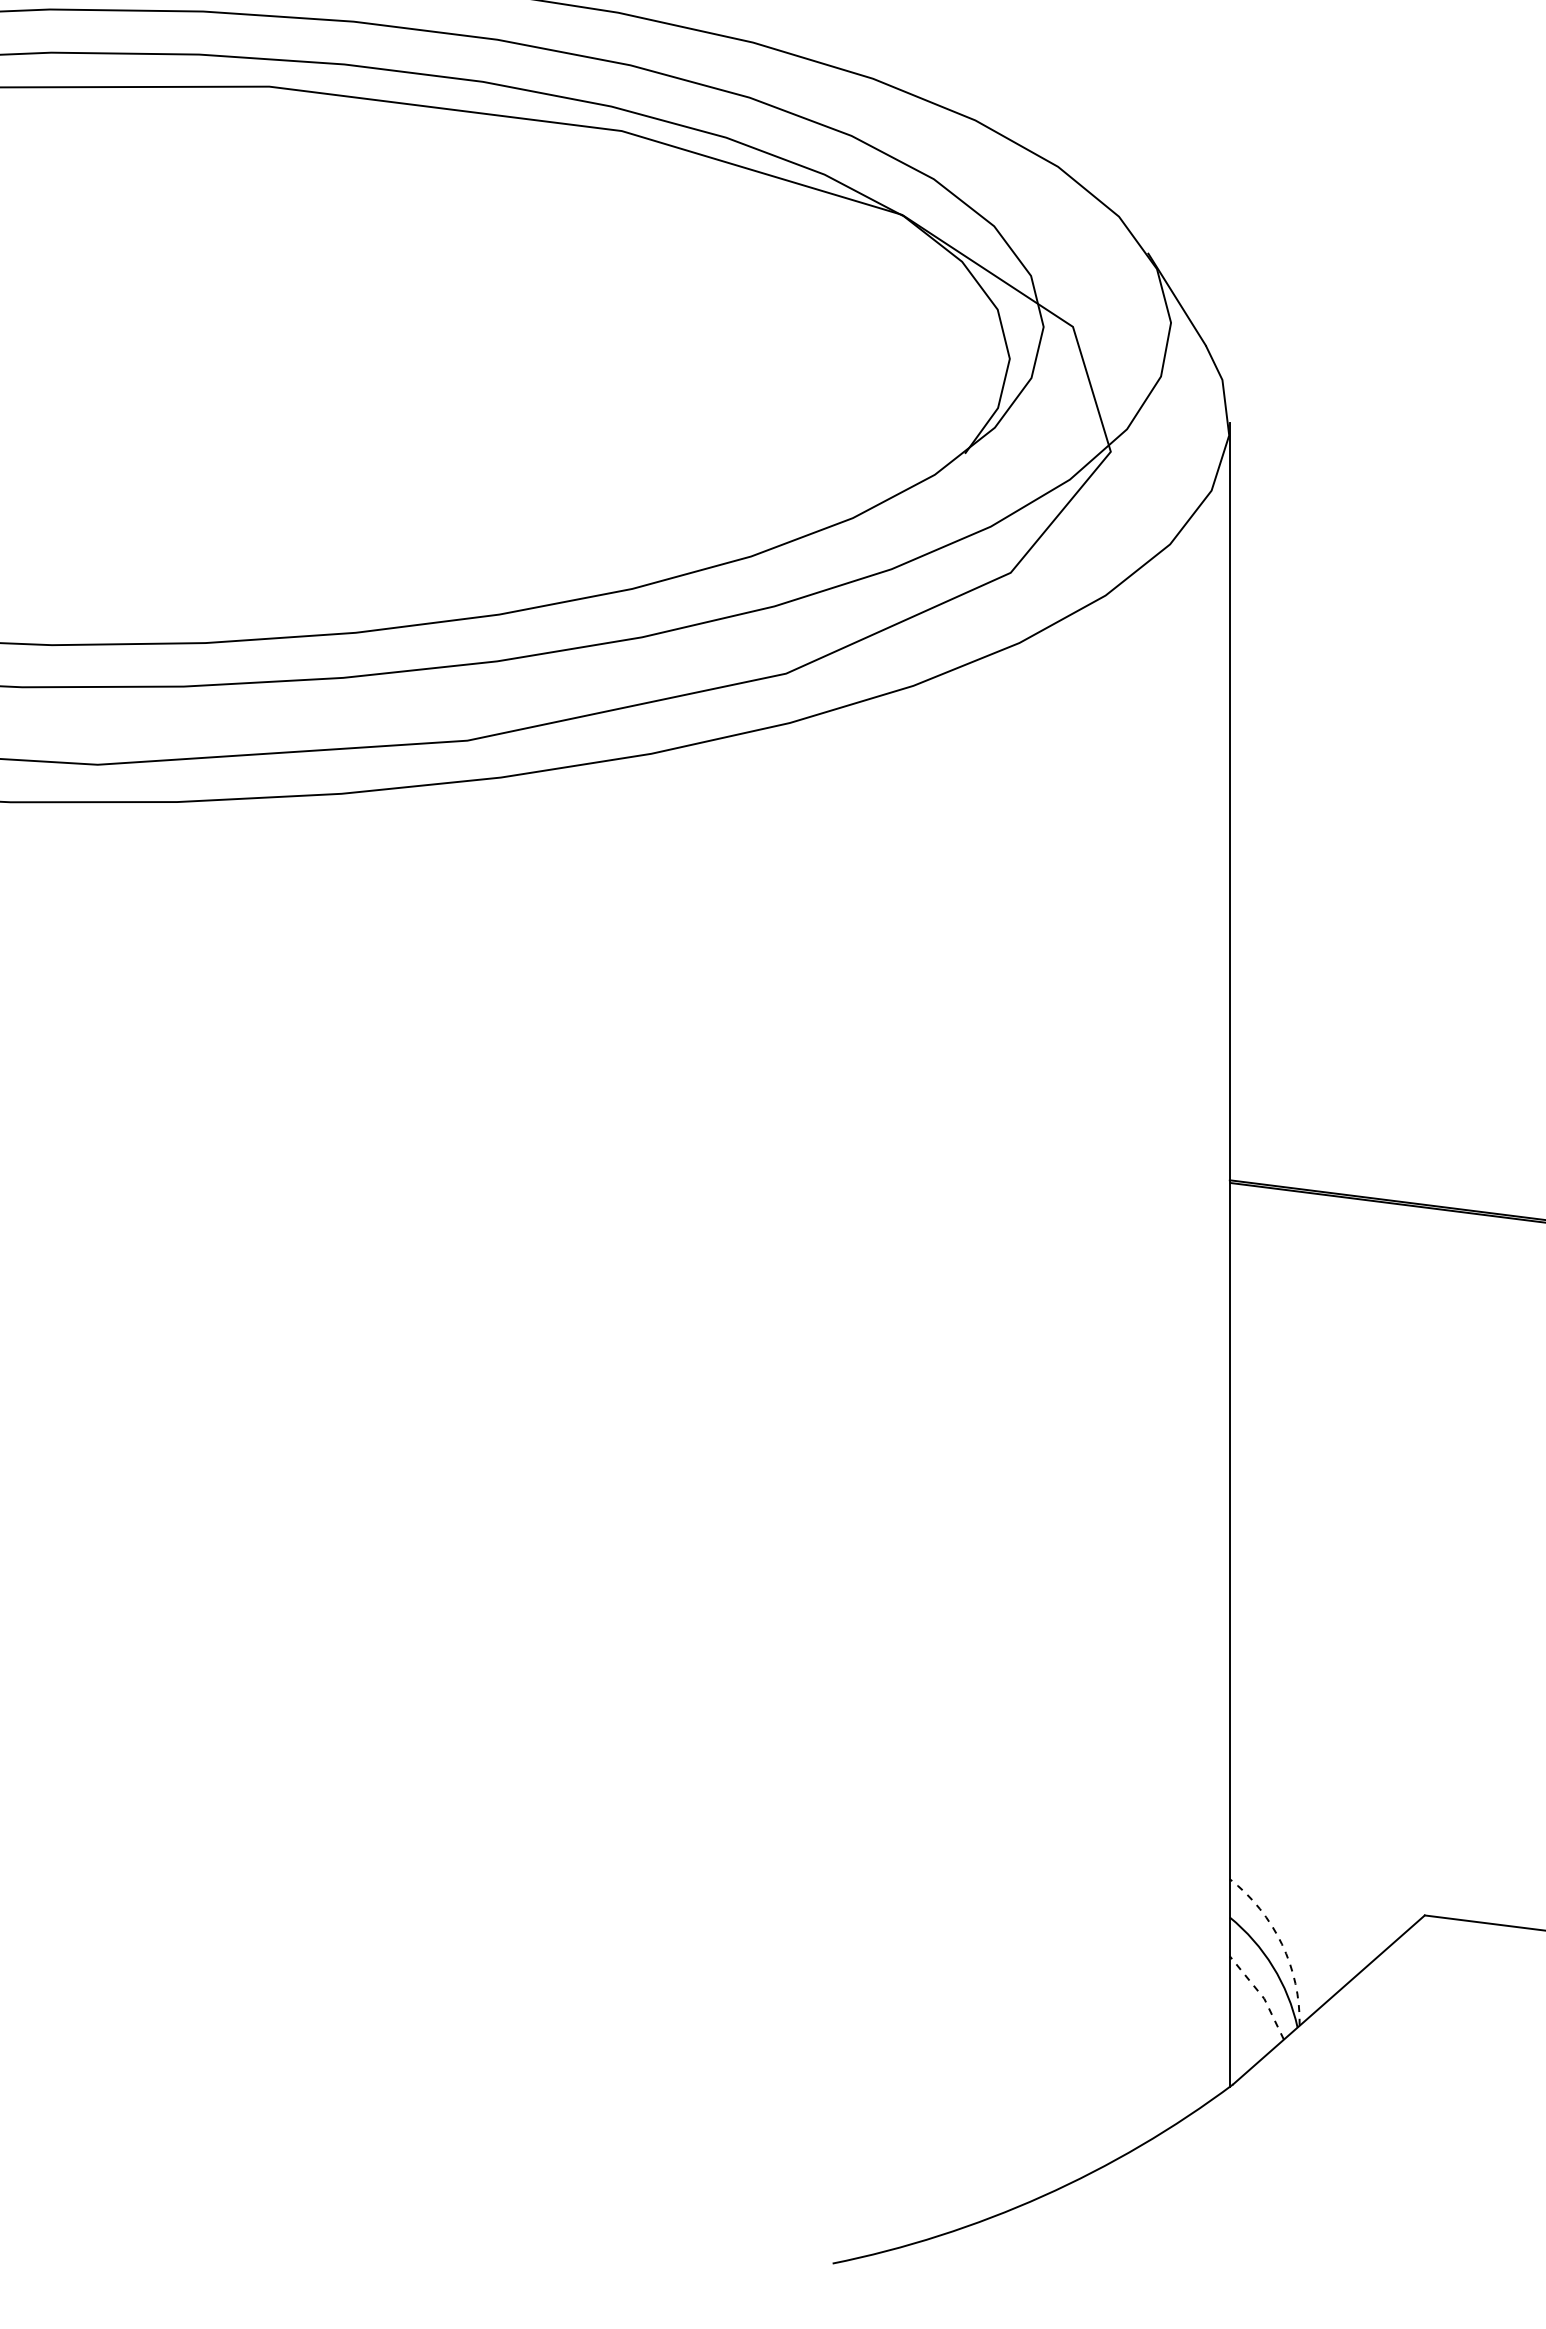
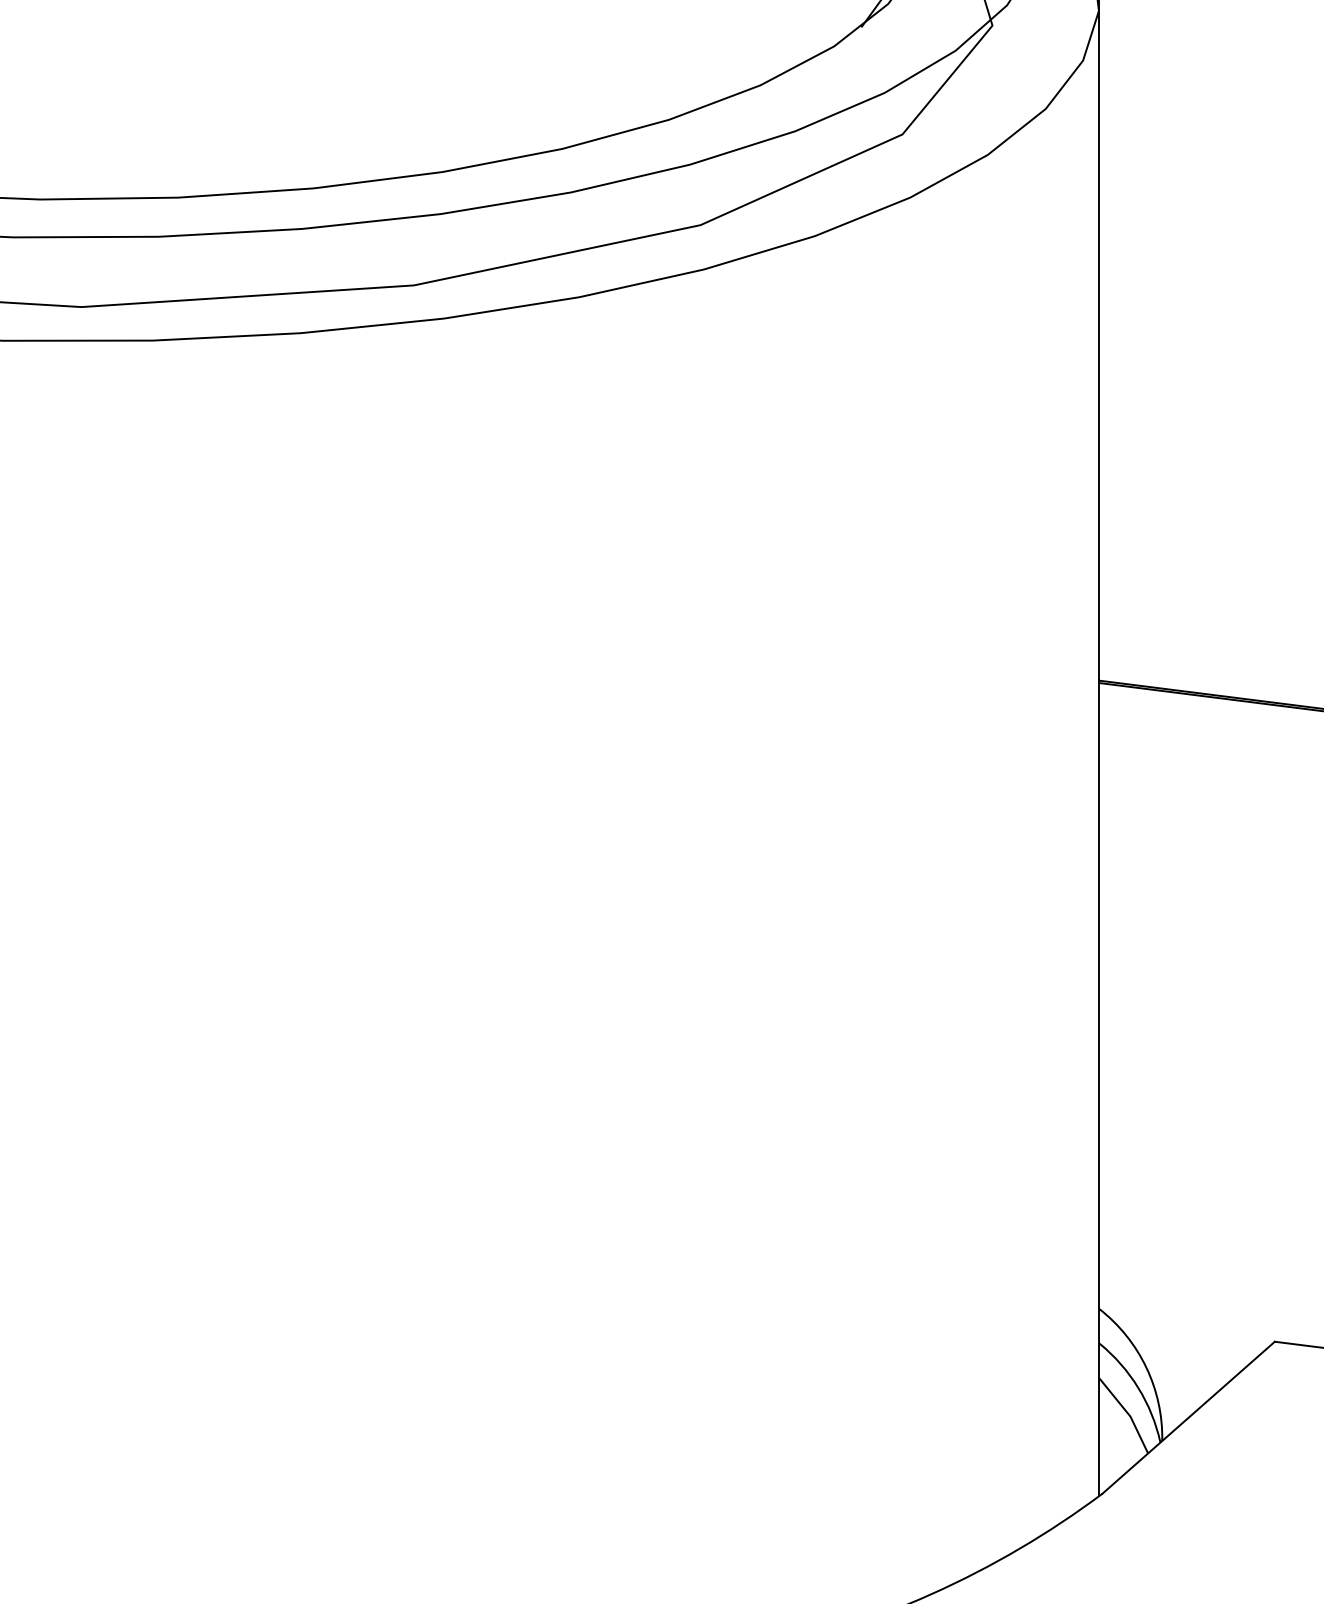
arc: (1281, 1944) -> (1145, 1367), dashed -> solid
line: (1261, 1995) -> (1127, 1413), dashed -> solid

